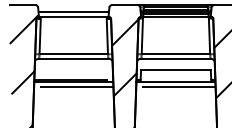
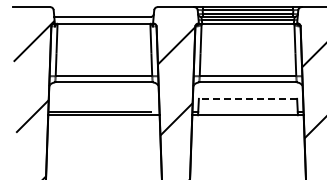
line: (175, 70) -> (247, 98), solid -> dashed
line: (73, 87) -> (103, 122), removed
line: (175, 87) -> (247, 122), removed

